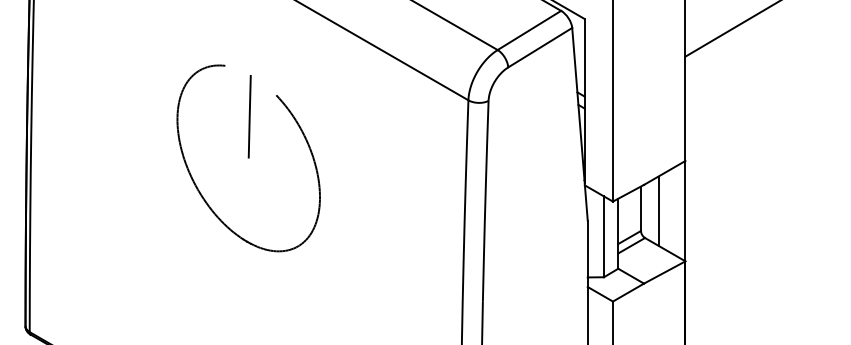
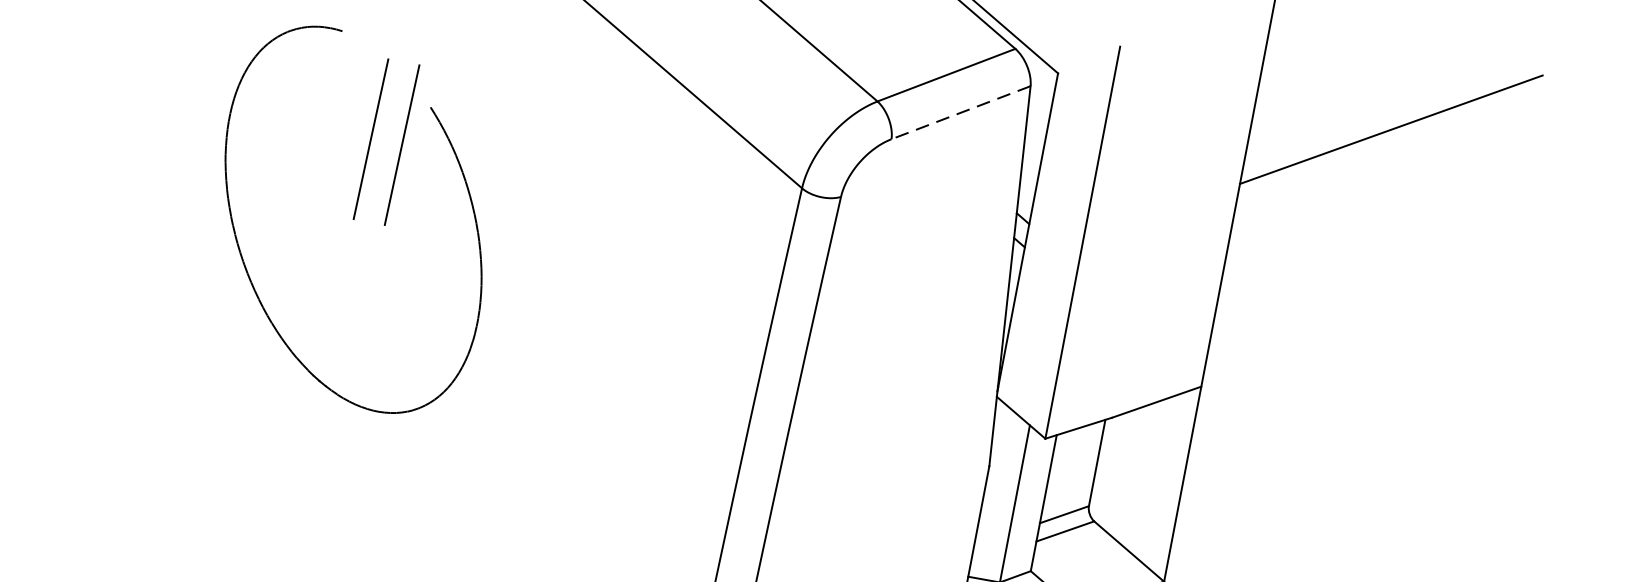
line: (540, 47) -> (961, 112), solid -> dashed
line: (265, 116) -> (401, 144), added
line: (658, 210) -> (1130, 472), removed

